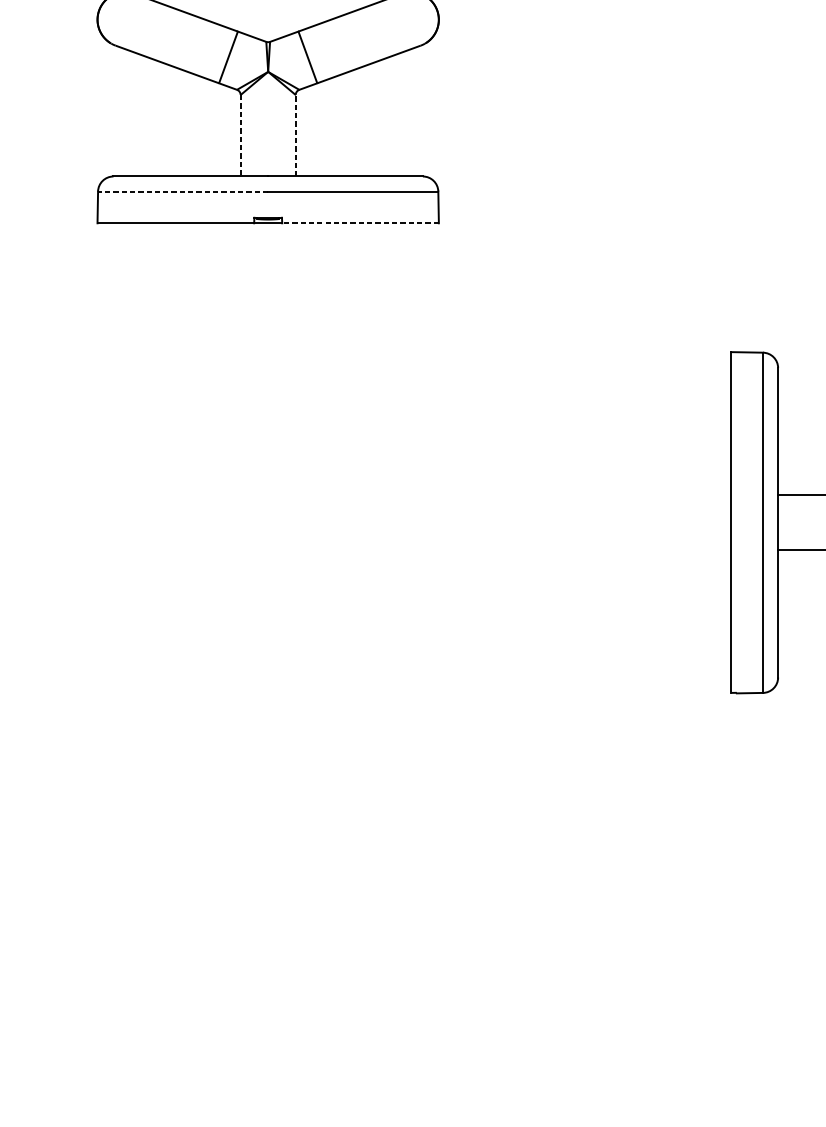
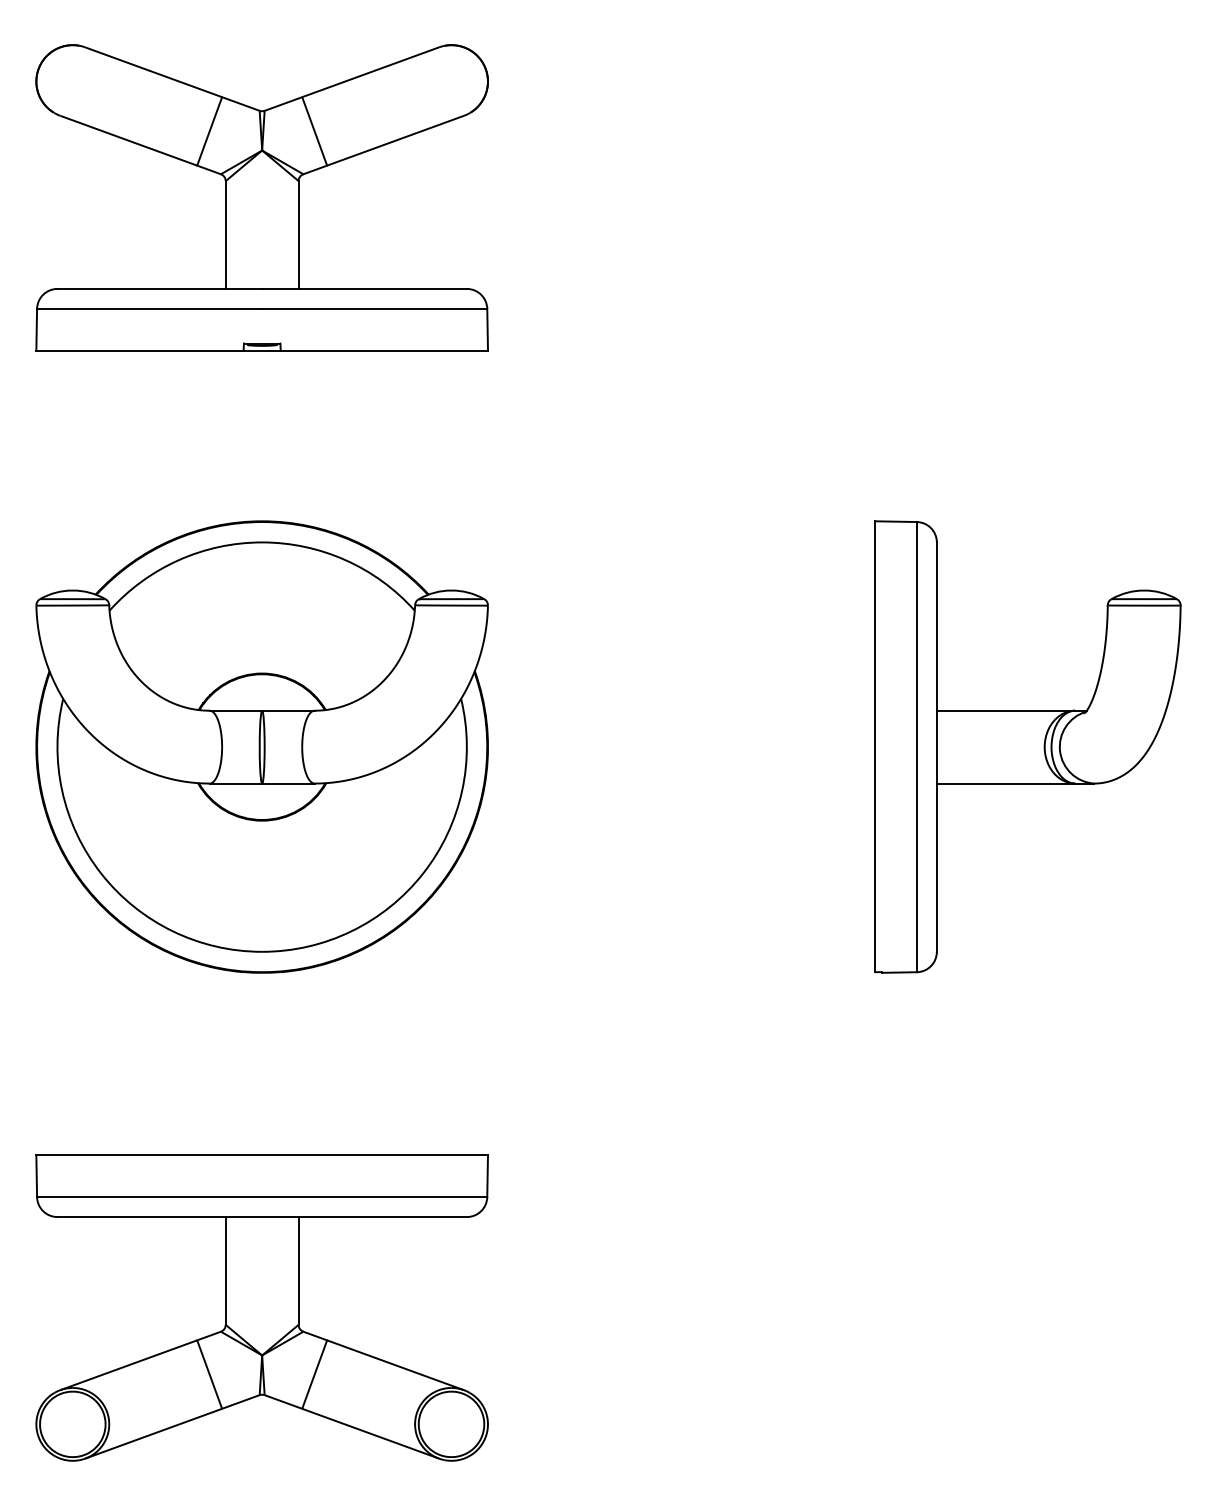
line: (240, 136) -> (225, 235), dashed -> solid
line: (295, 136) -> (298, 235), dashed -> solid
line: (183, 191) -> (149, 308), dashed -> solid
line: (360, 223) -> (384, 350), dashed -> solid
part: (267, 522) -> (261, 746), added
part: (267, 946) -> (261, 1307), added

